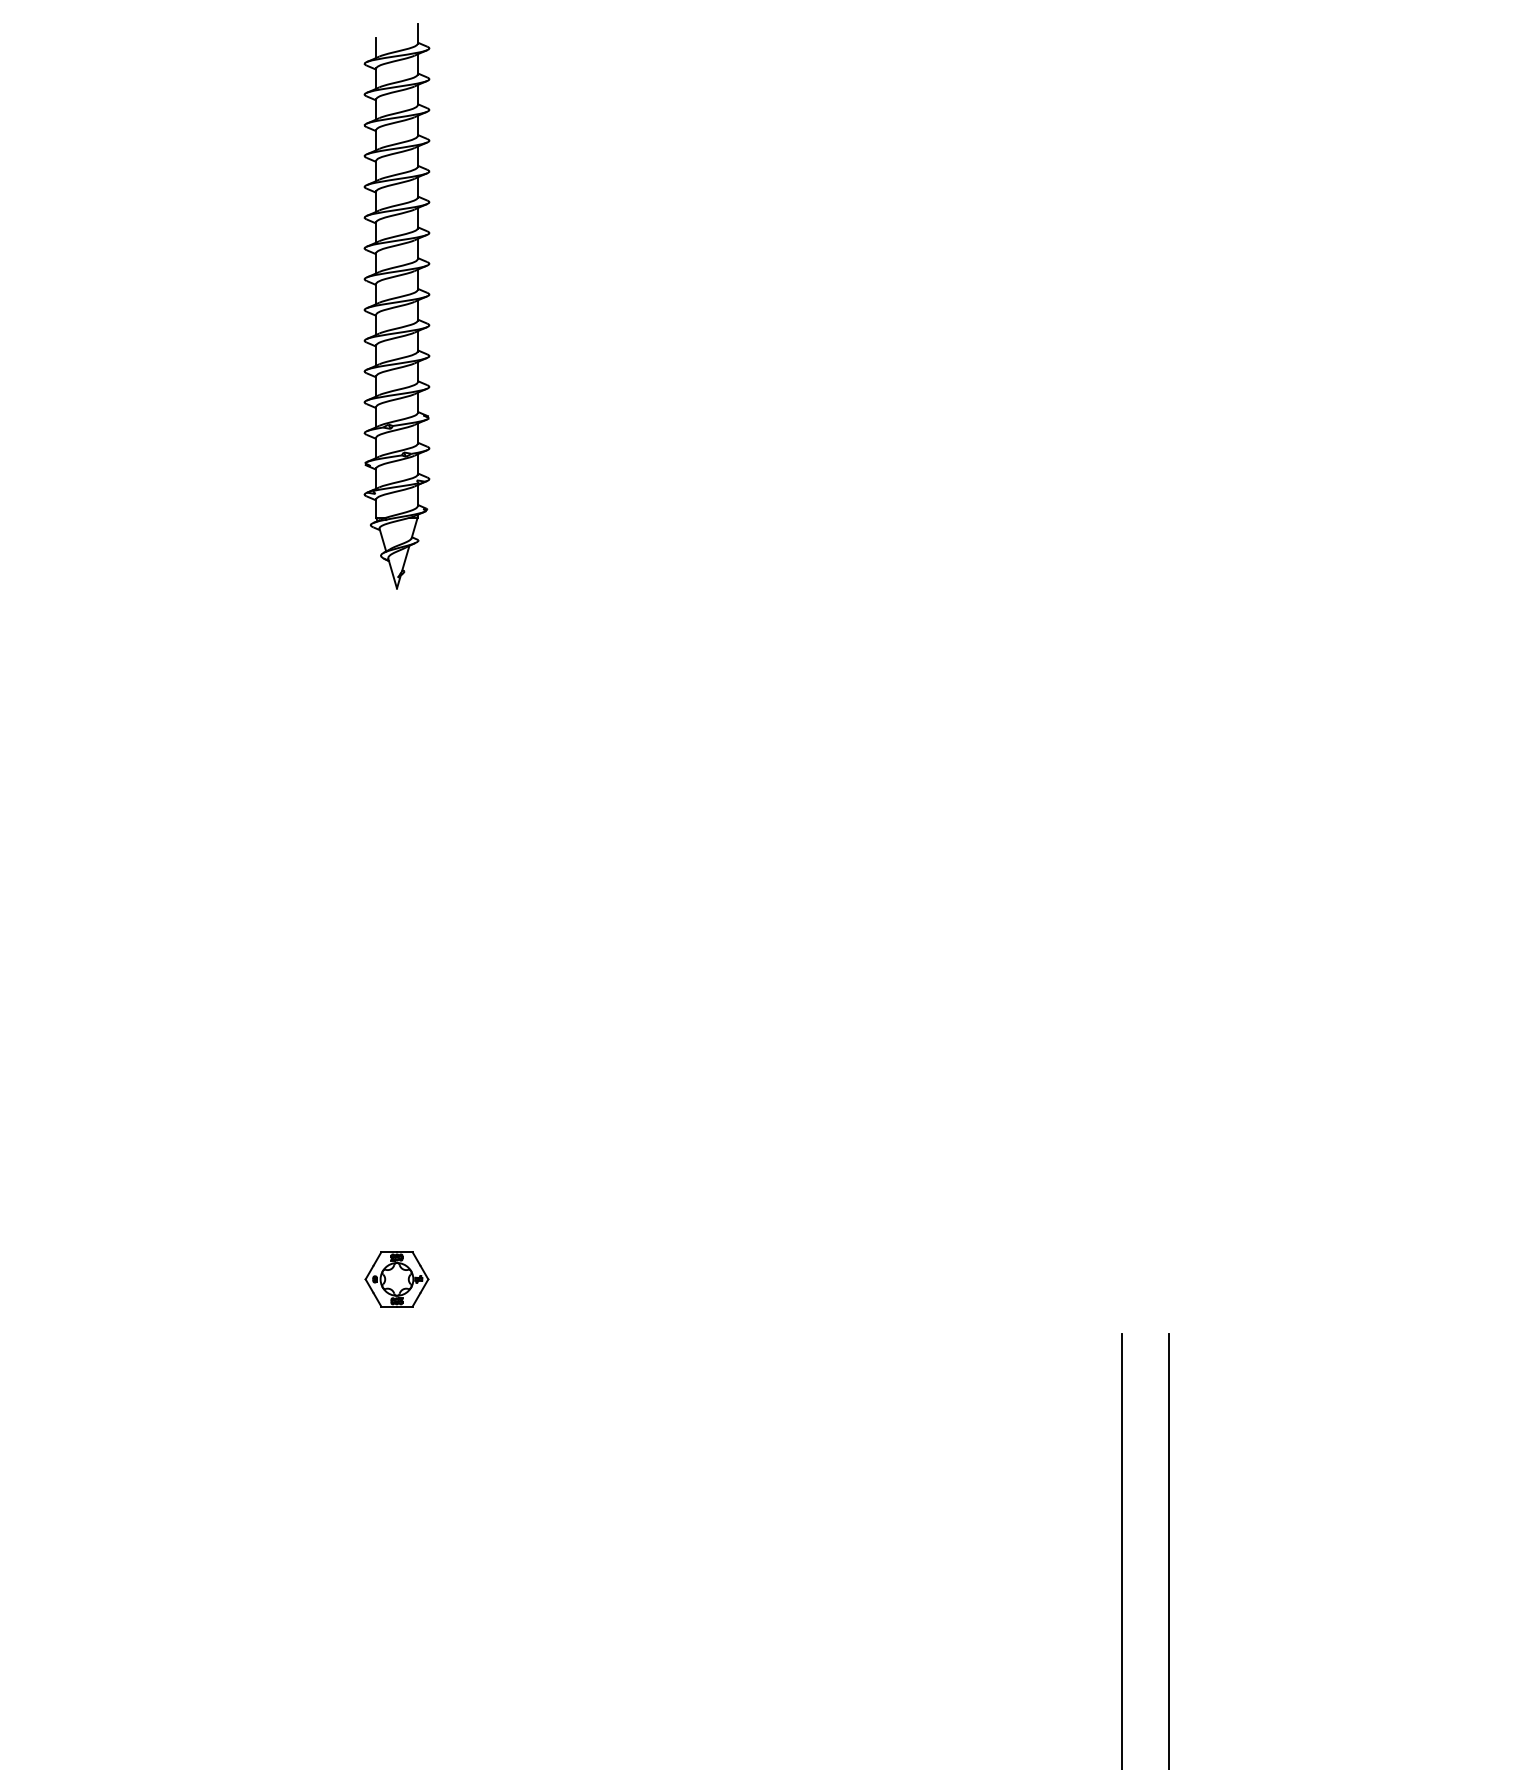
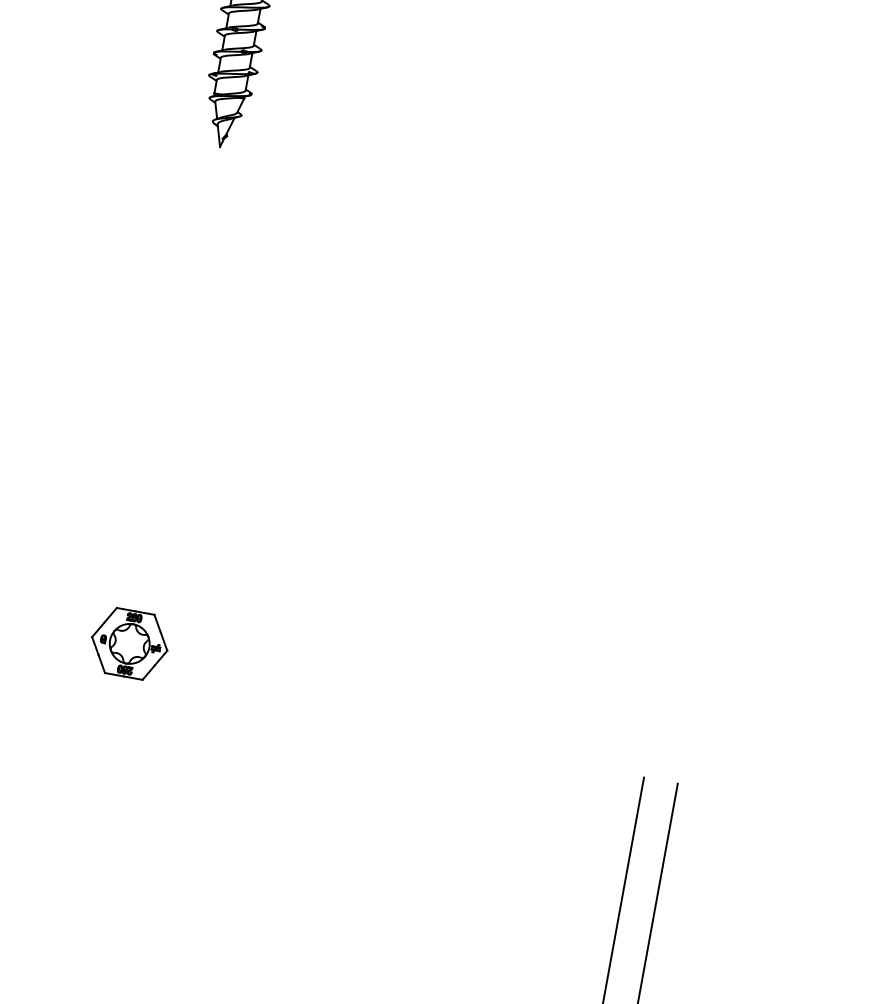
part: (396, 1279) -> (129, 643), size x1.67

